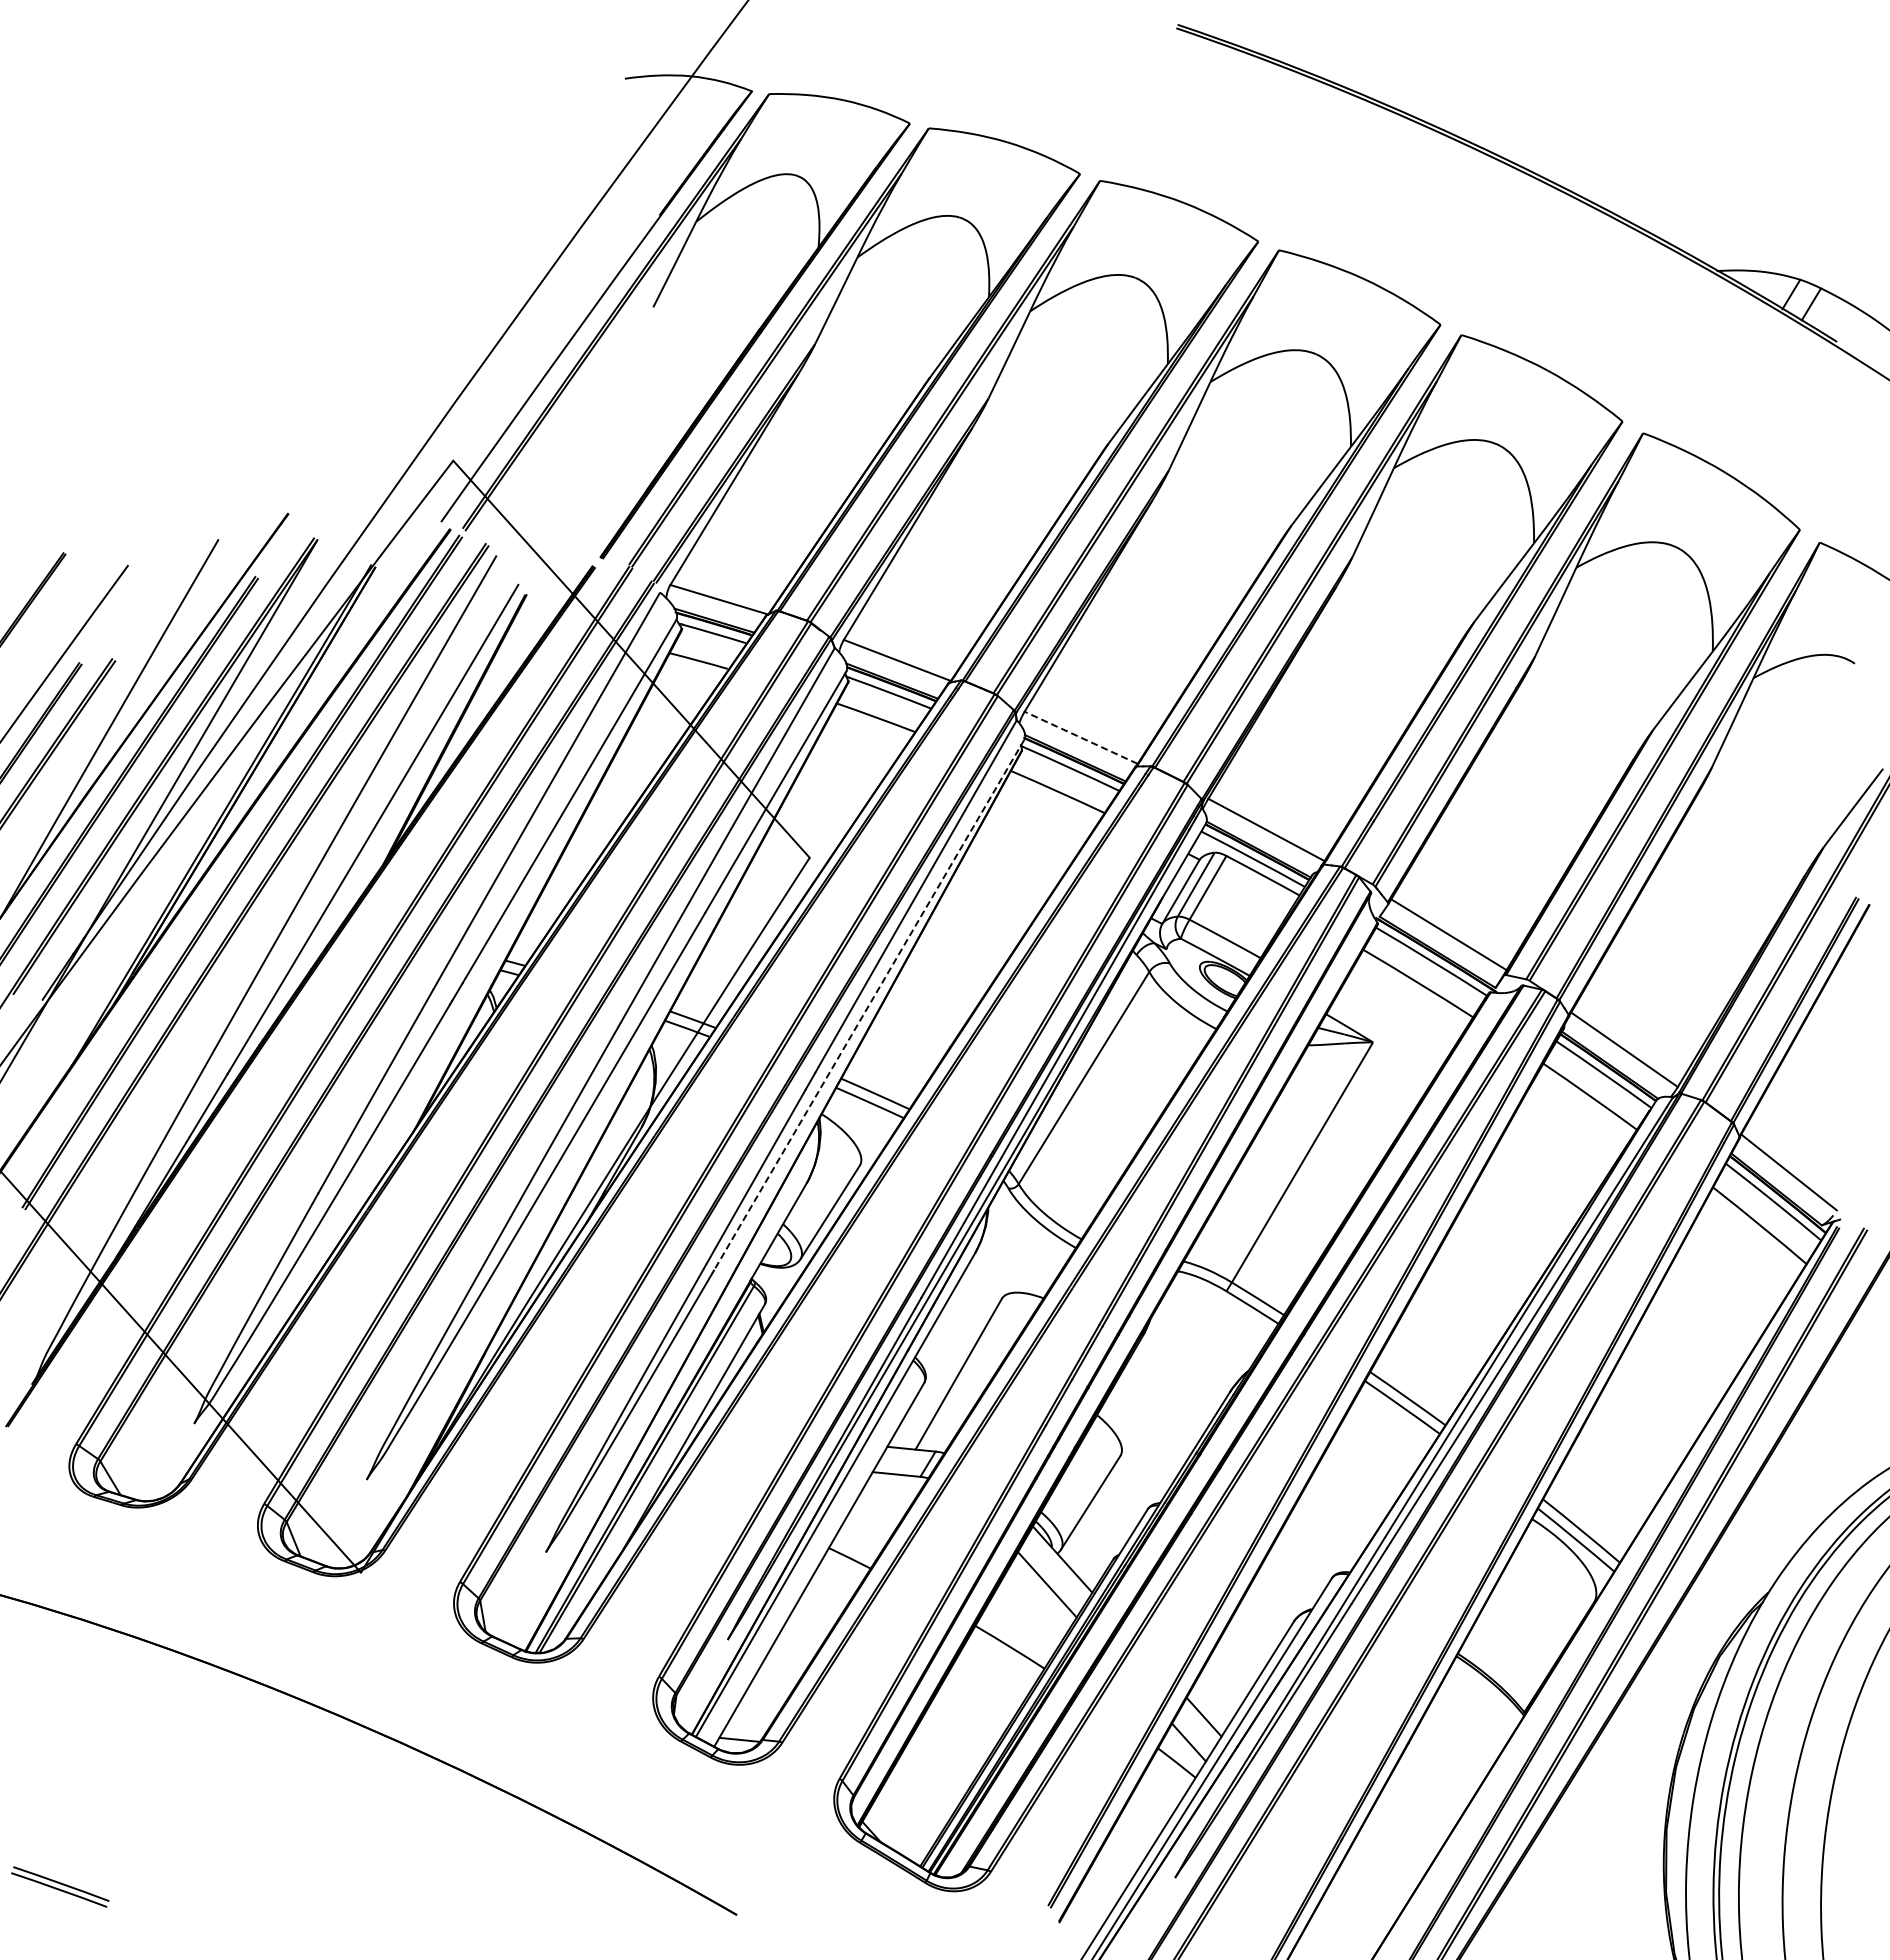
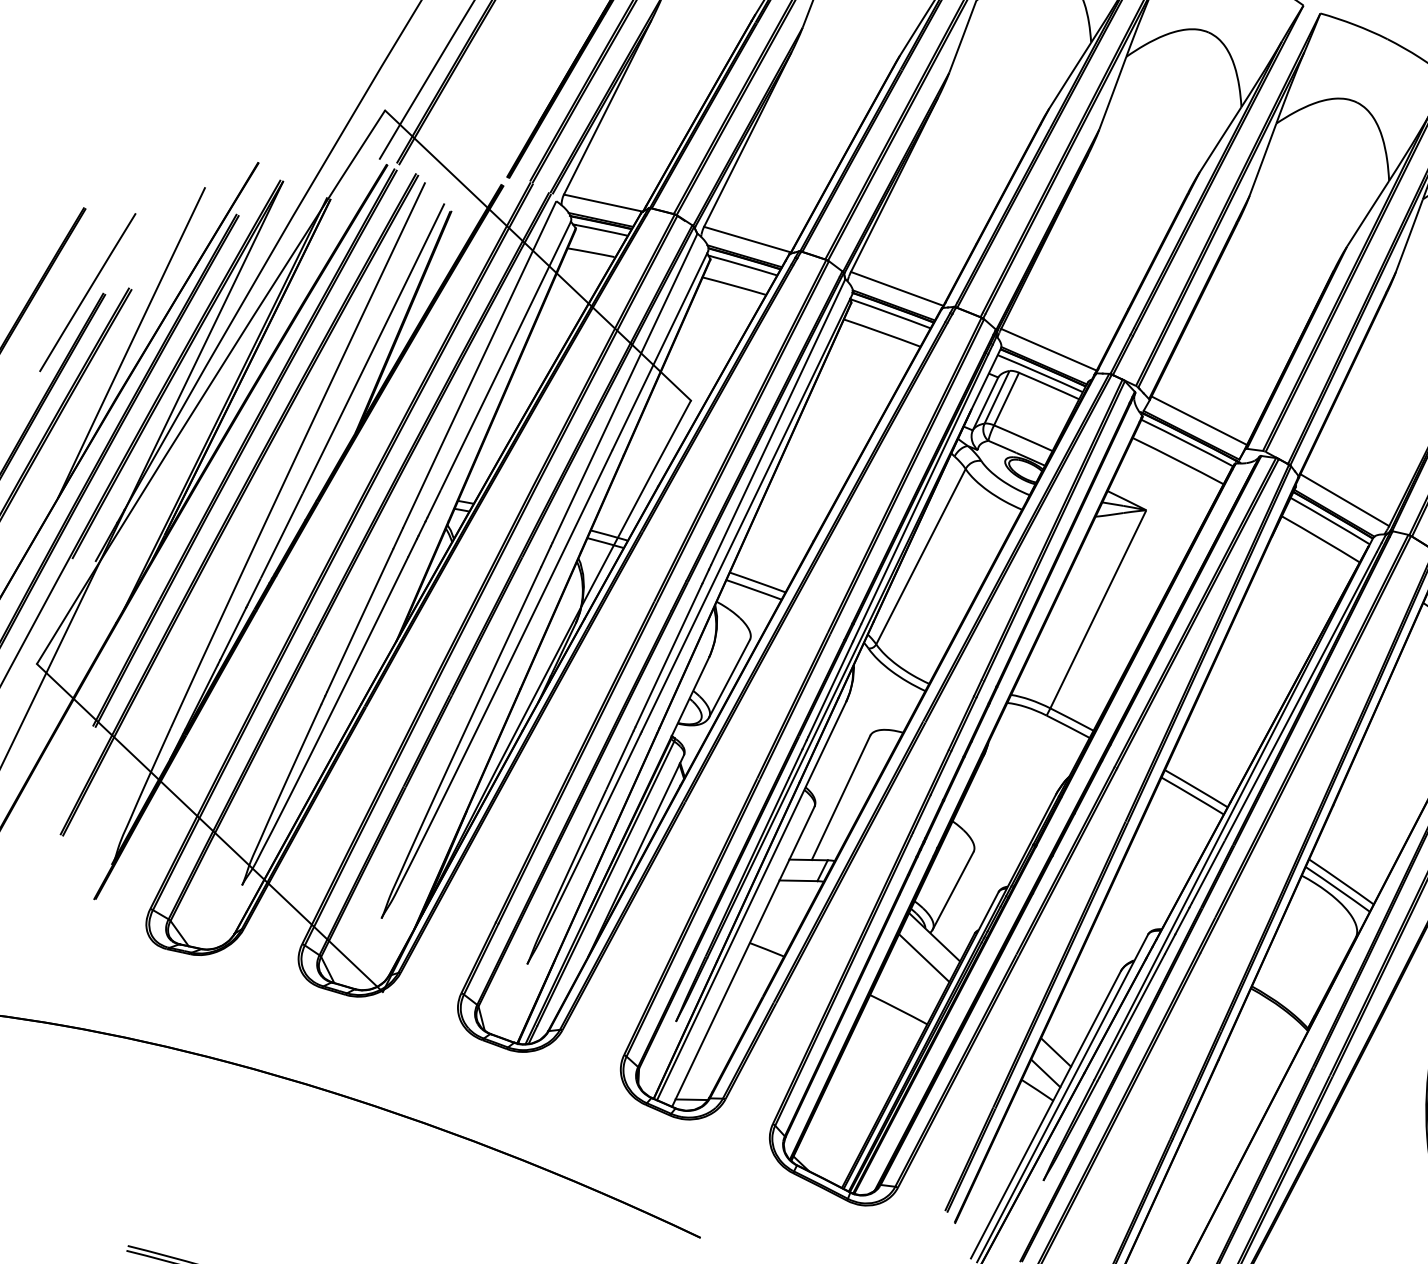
line: (1080, 737) -> (896, 288), dashed -> solid
line: (868, 1005) -> (746, 513), dashed -> solid

